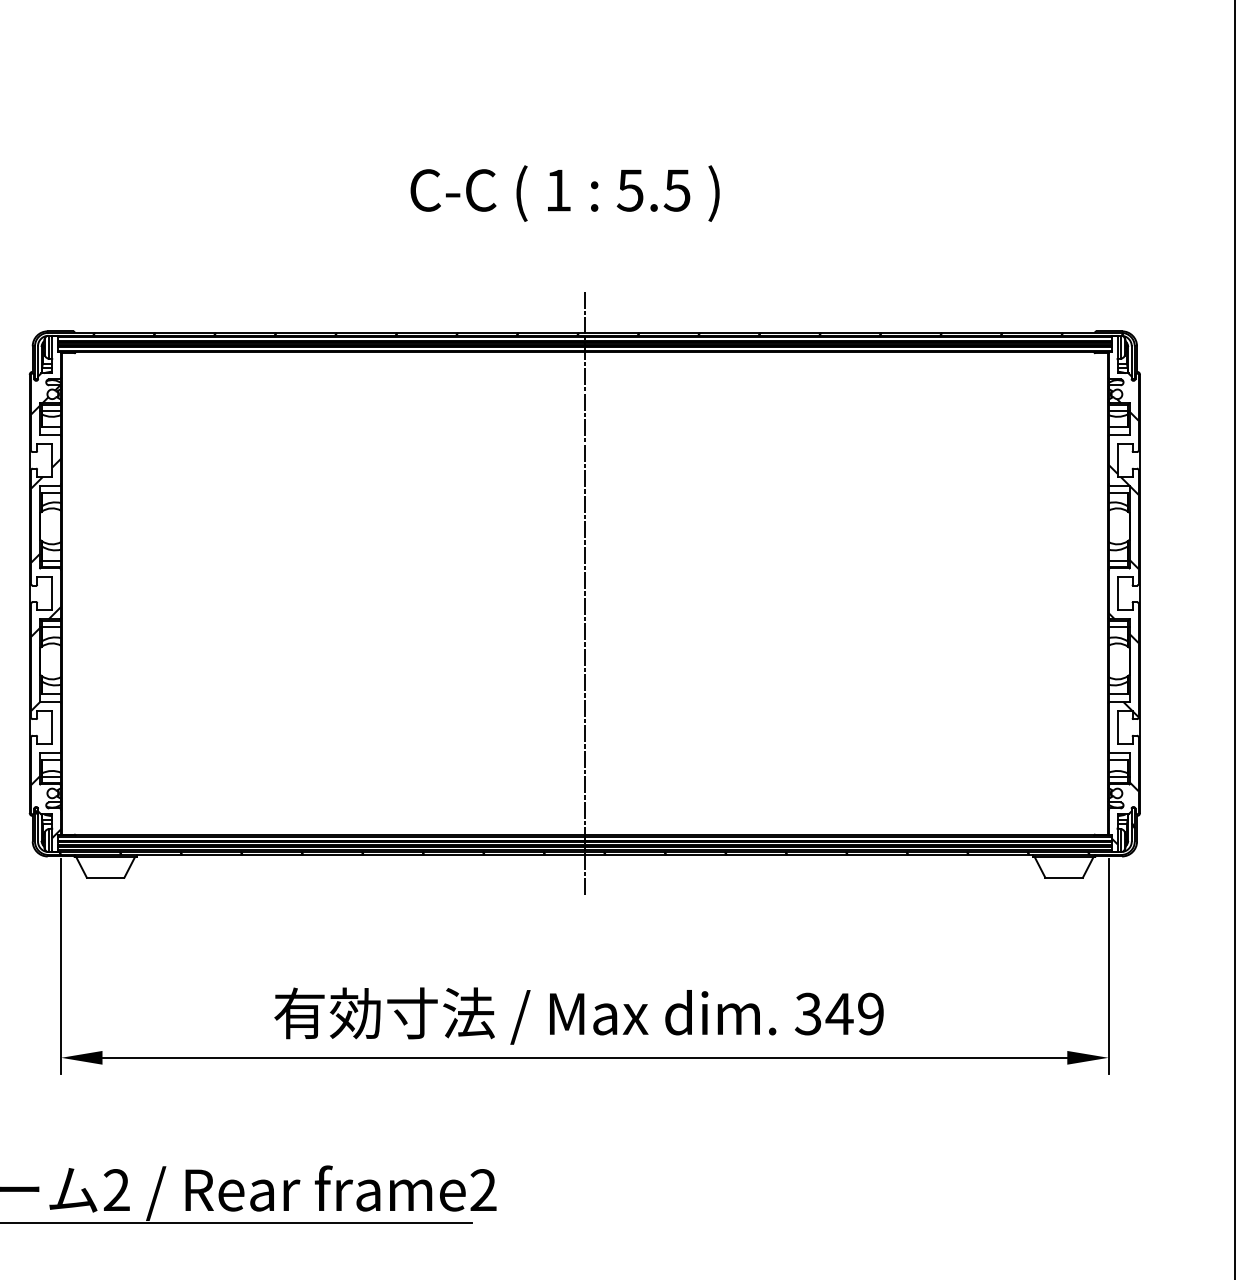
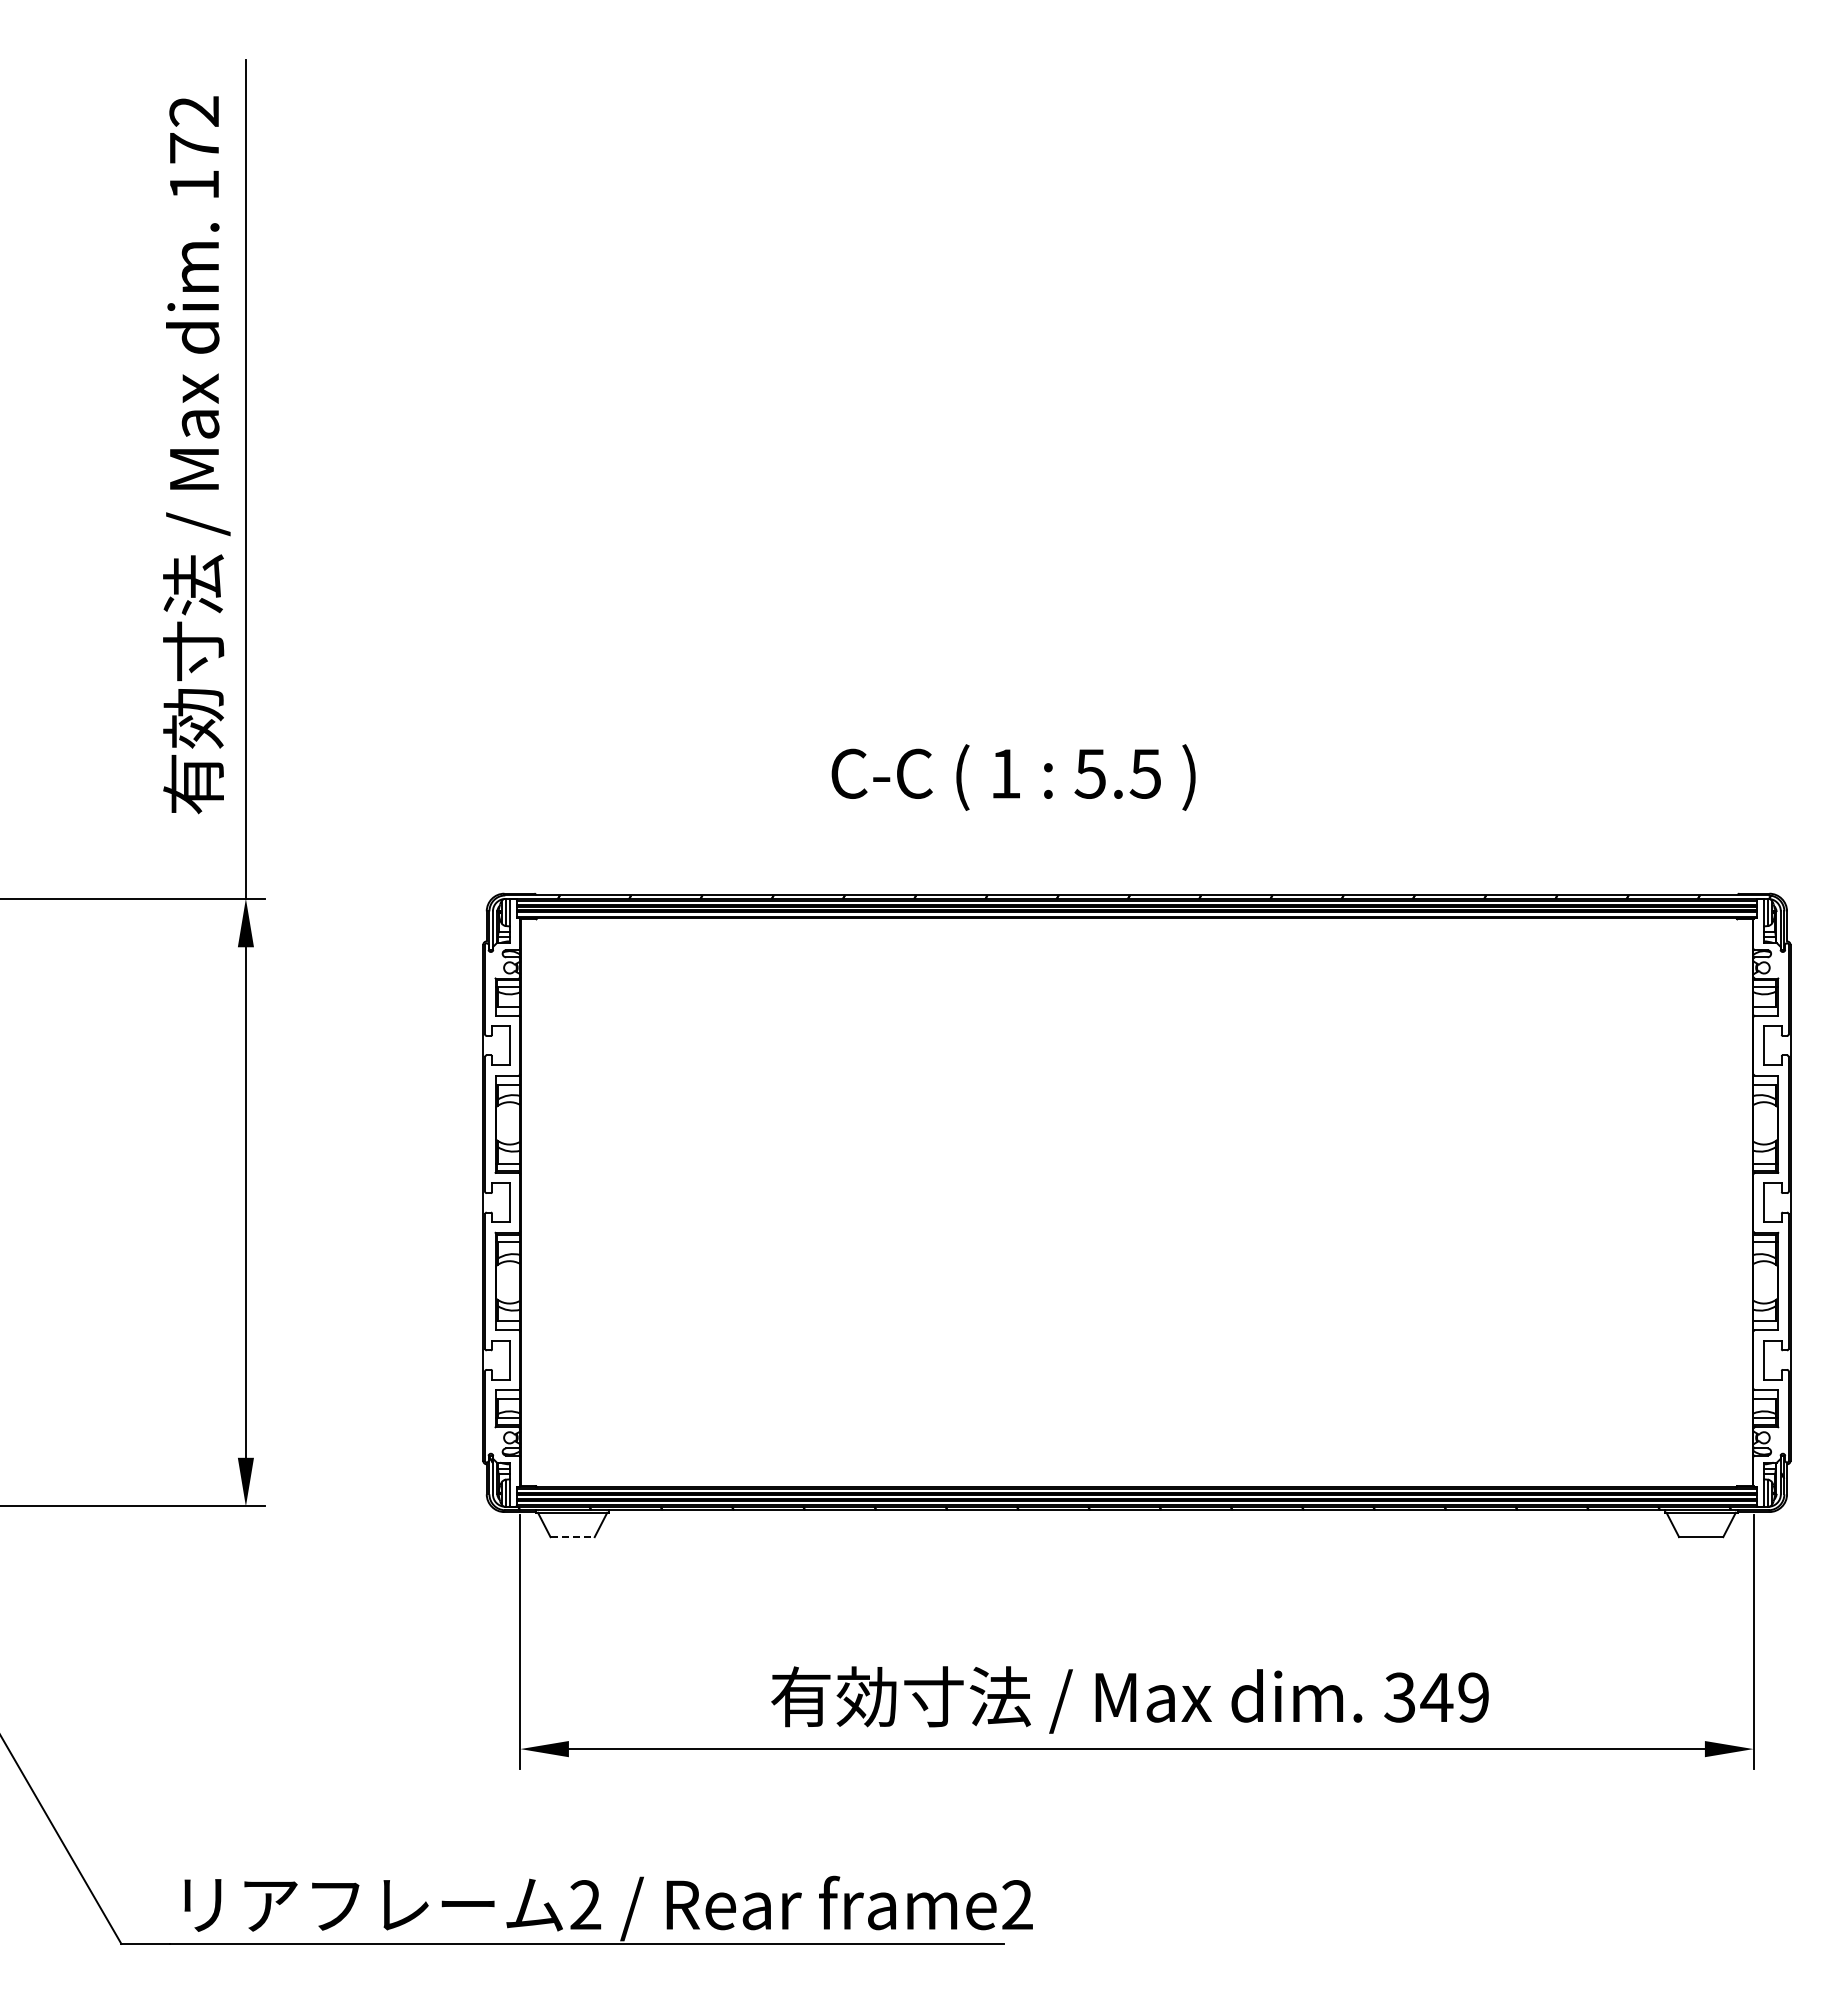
text: (565, 193) -> (1013, 777), moved
line: (584, 593) -> (1136, 1202), removed
hatch: (46, 611) -> (502, 1223), removed
hatch: (1122, 619) -> (1770, 1233), removed
line: (106, 878) -> (573, 1537), solid -> dashed

